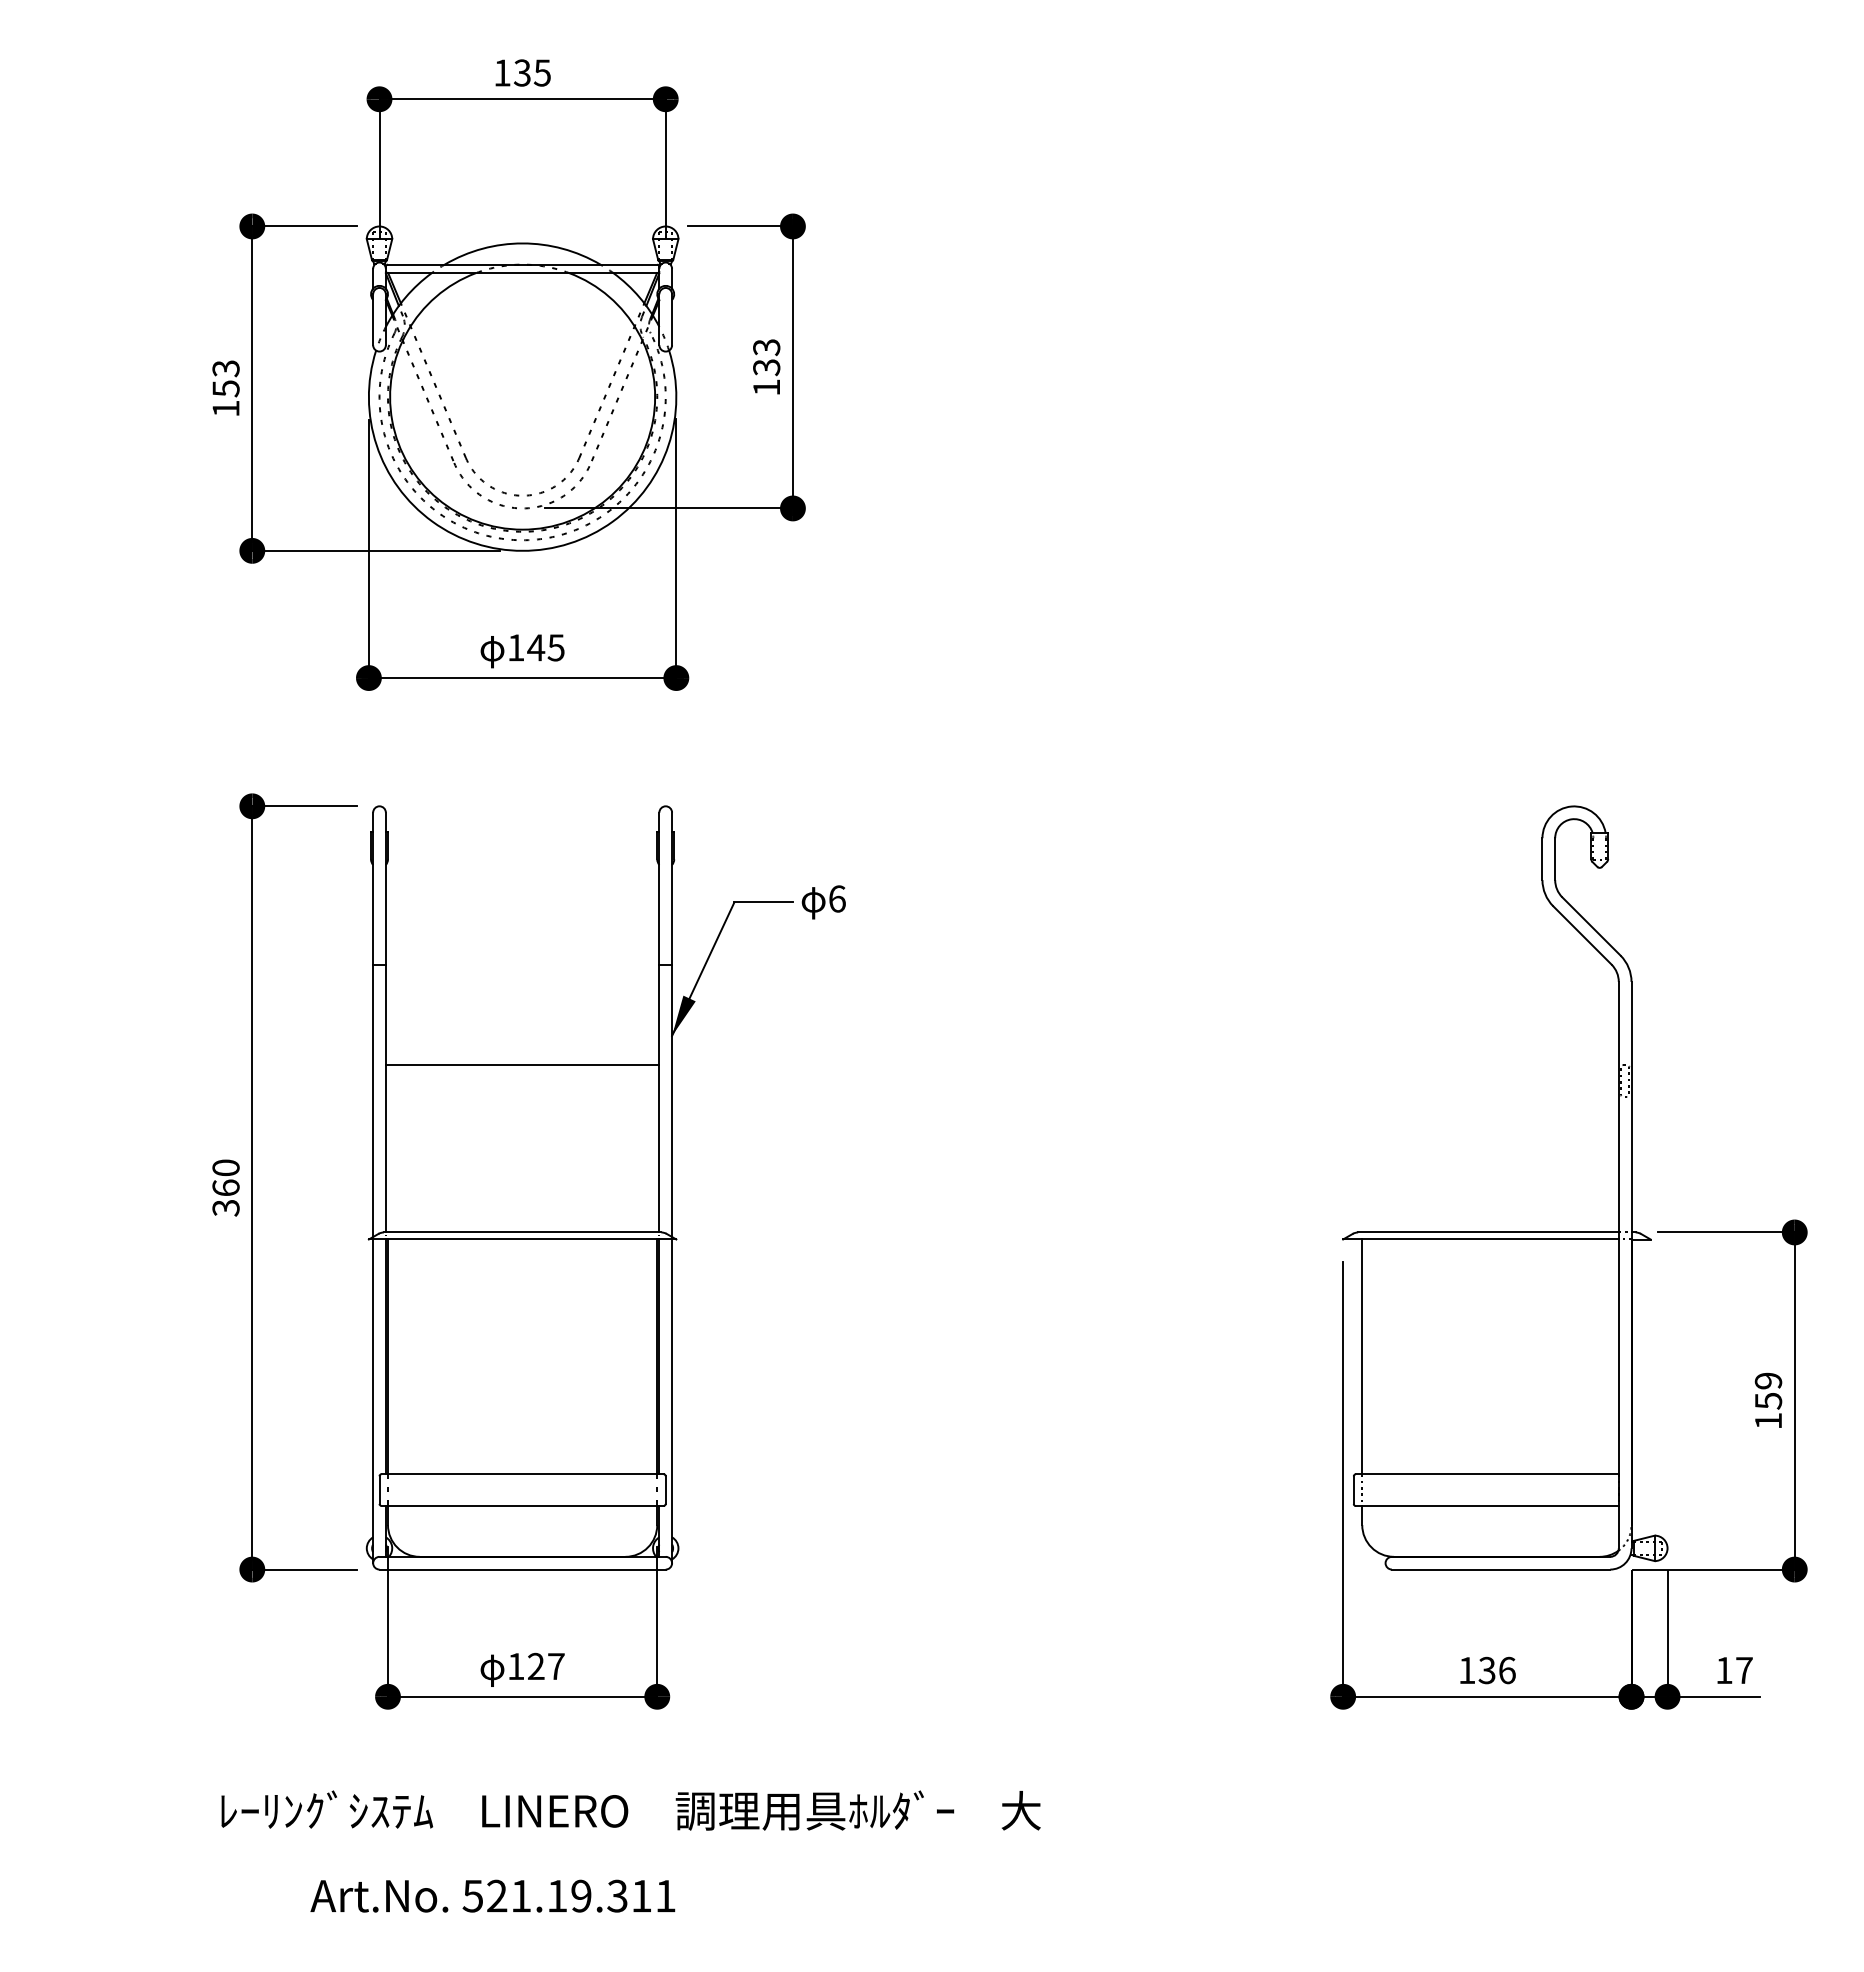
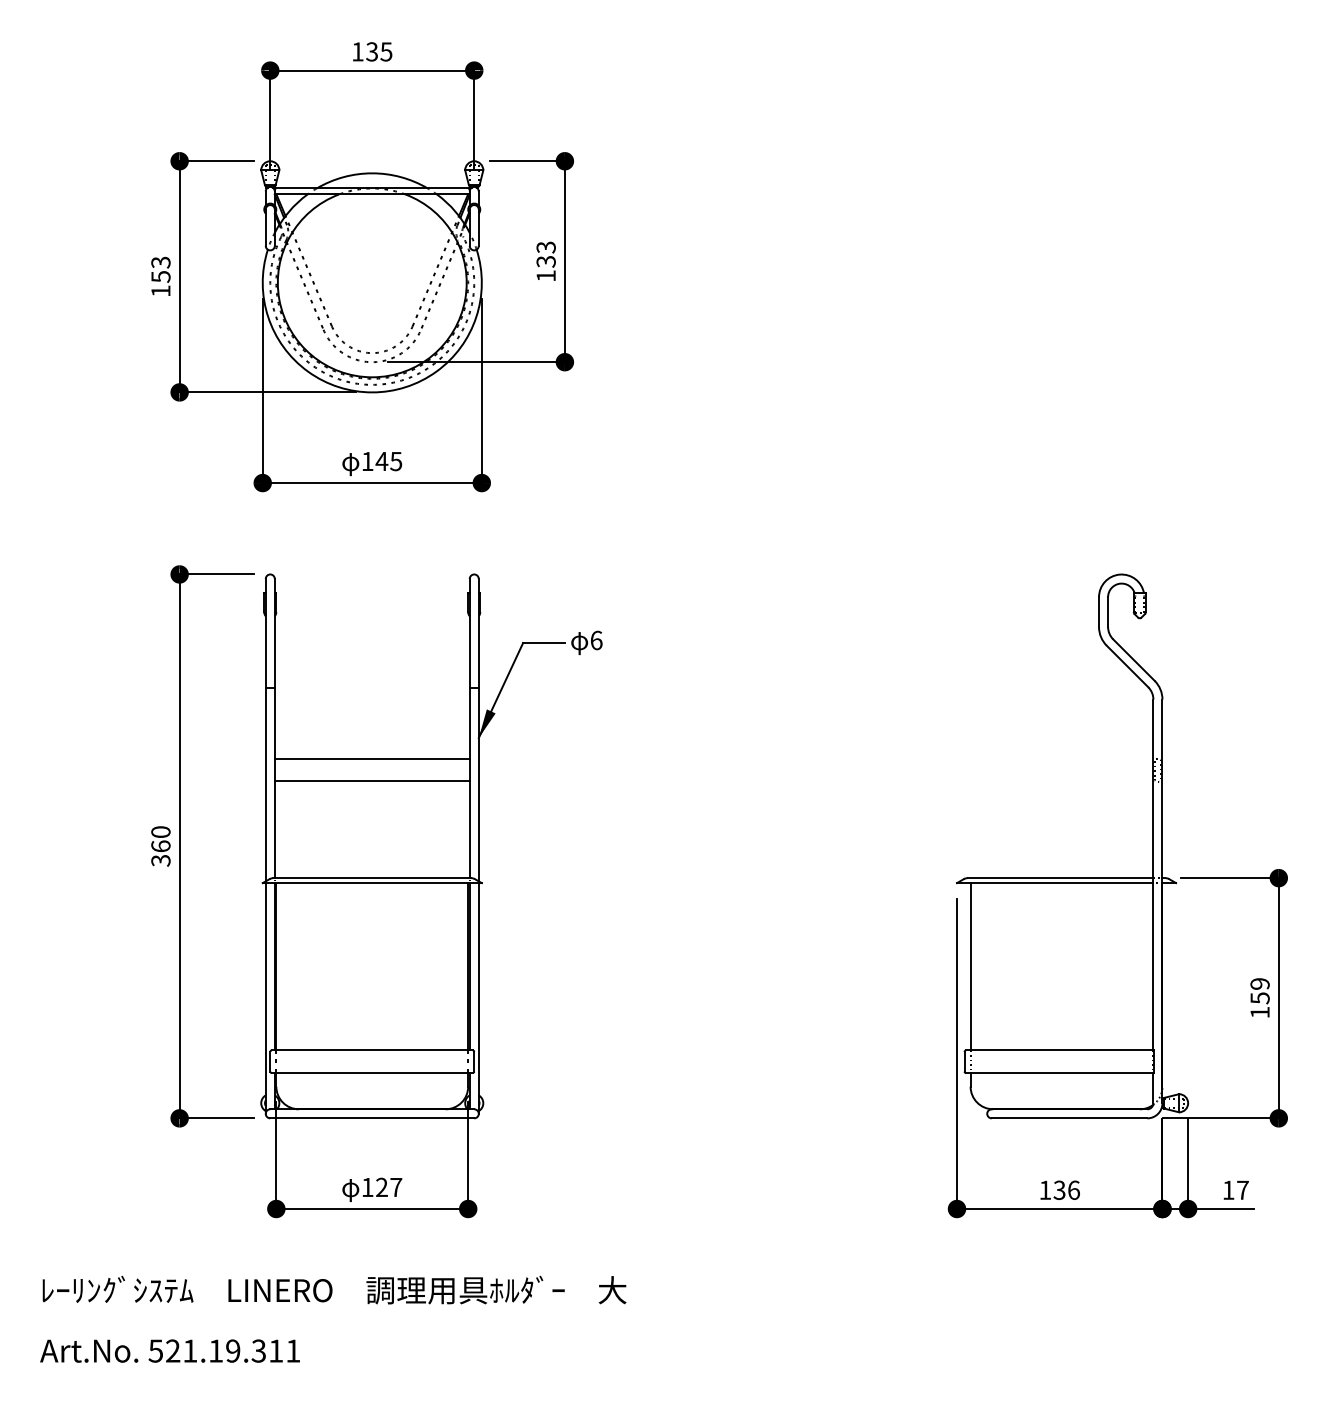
line: (521, 1096) -> (371, 781), added
text: (630, 1809) -> (334, 1289), moved
text: (492, 1895) -> (169, 1350), moved

